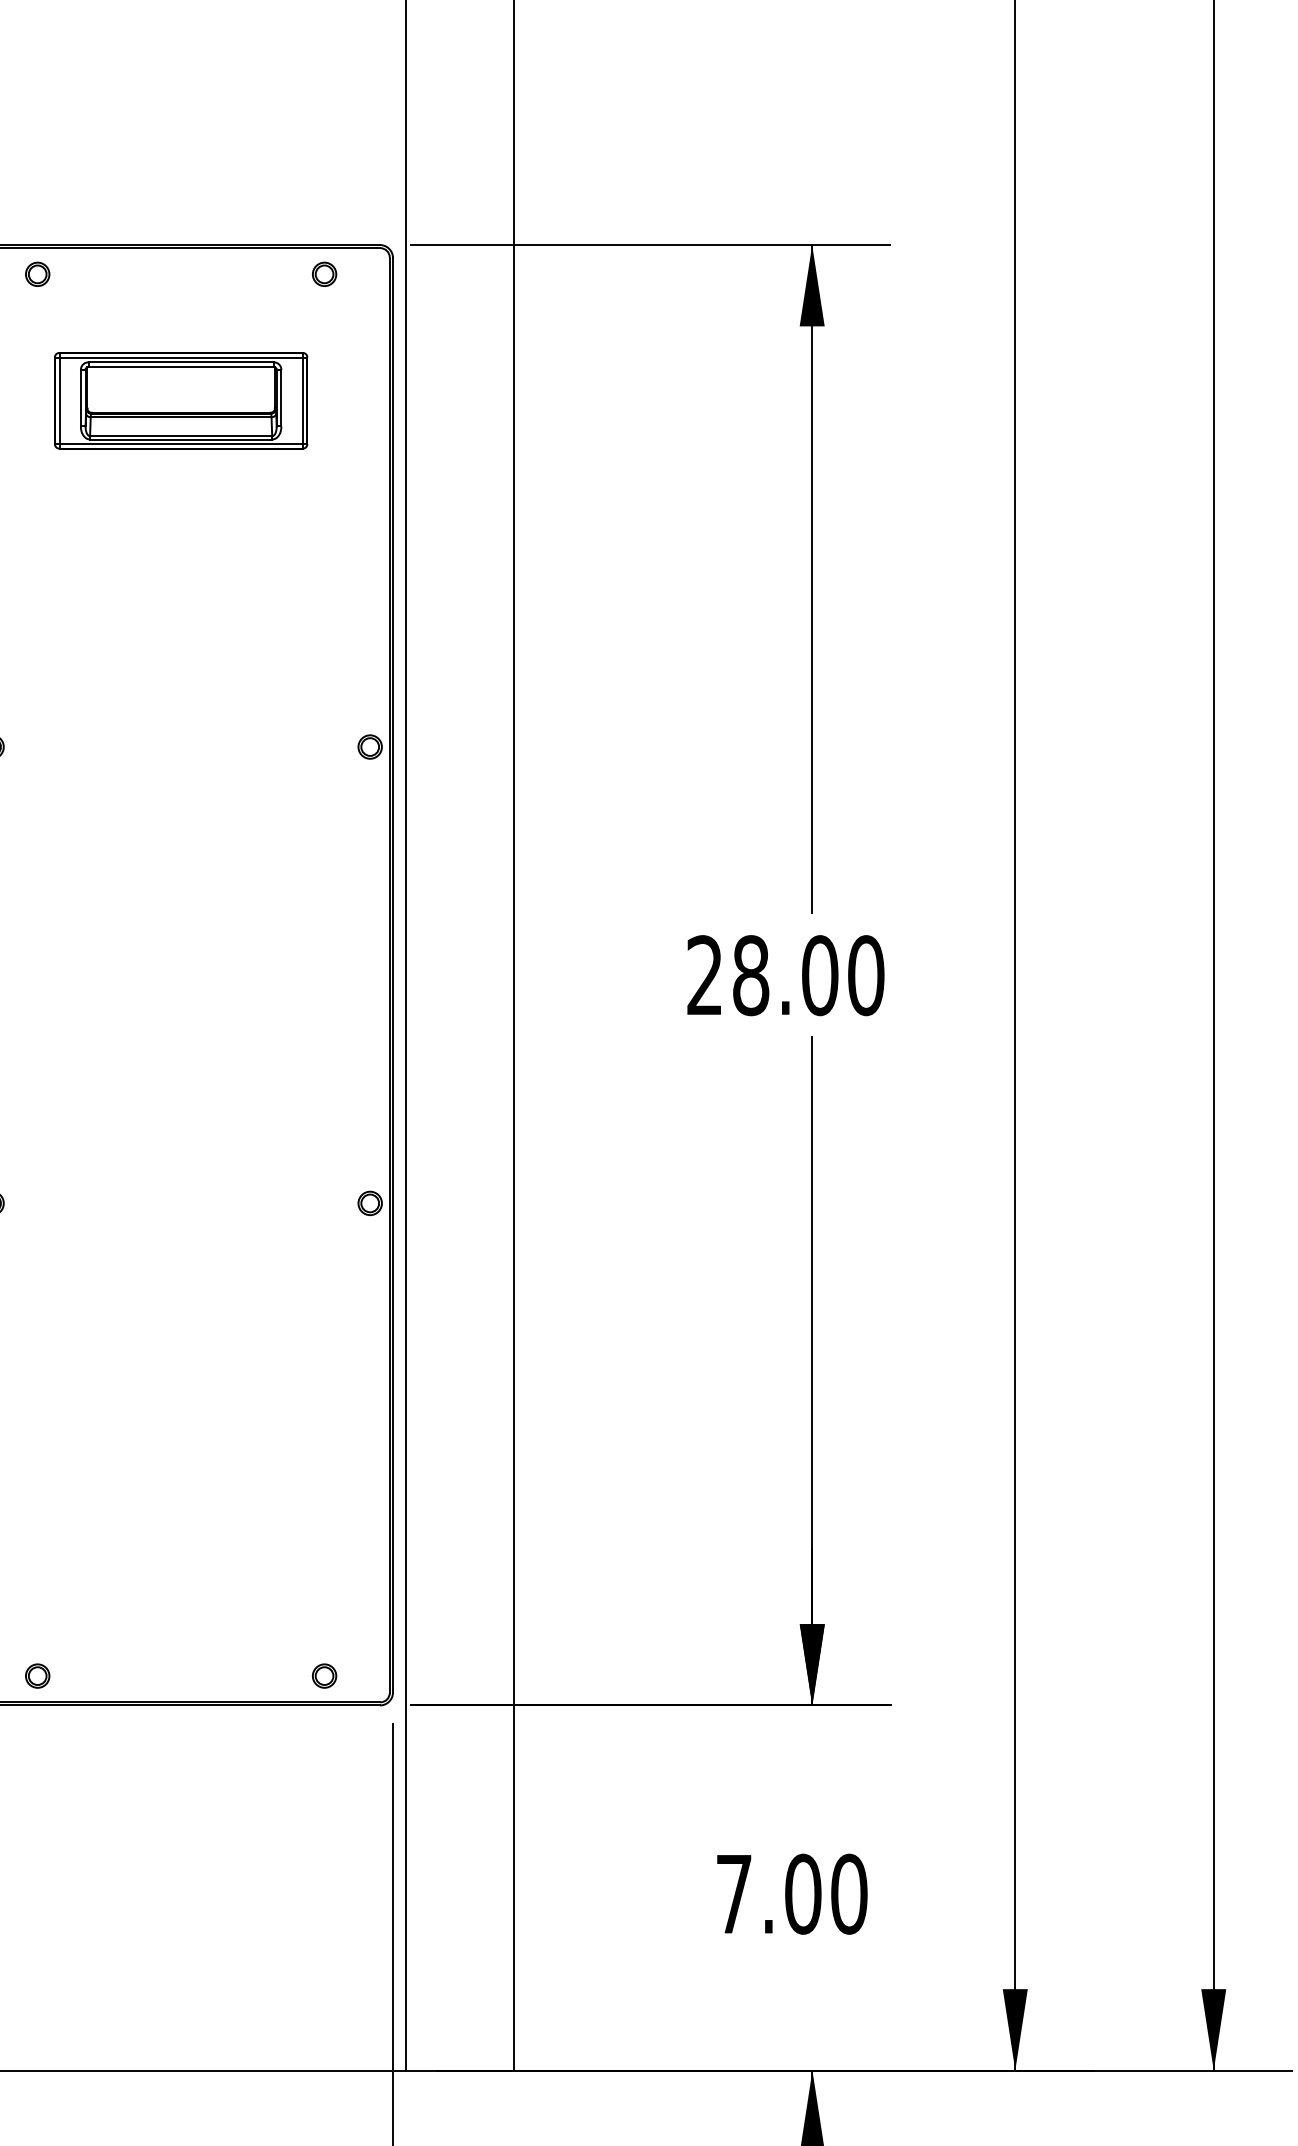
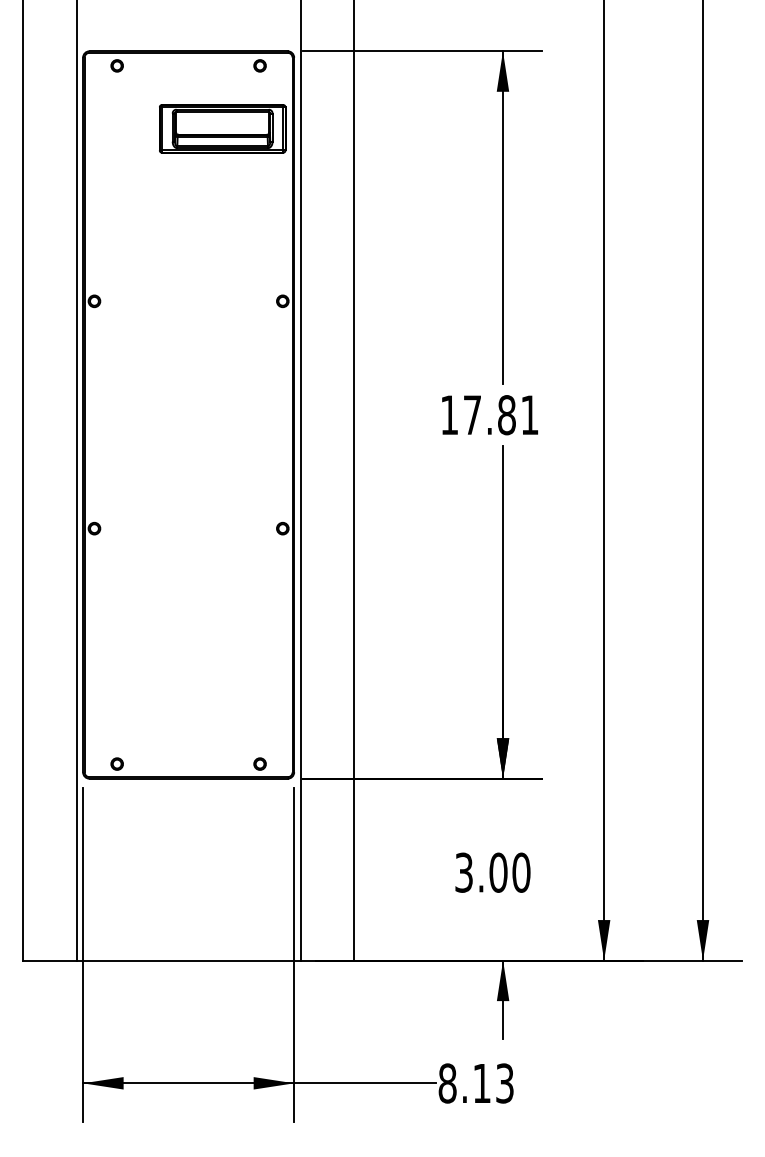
part: (180, 400) -> (222, 128), moved
text: (785, 976) -> (489, 415), 28.00 -> 17.81
text: (732, 1893) -> (463, 872), 7.00 -> 3.00

